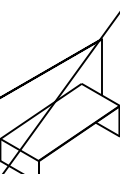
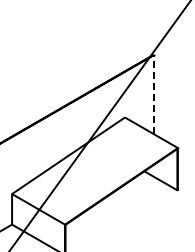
line: (102, 66) -> (153, 93), solid -> dashed

